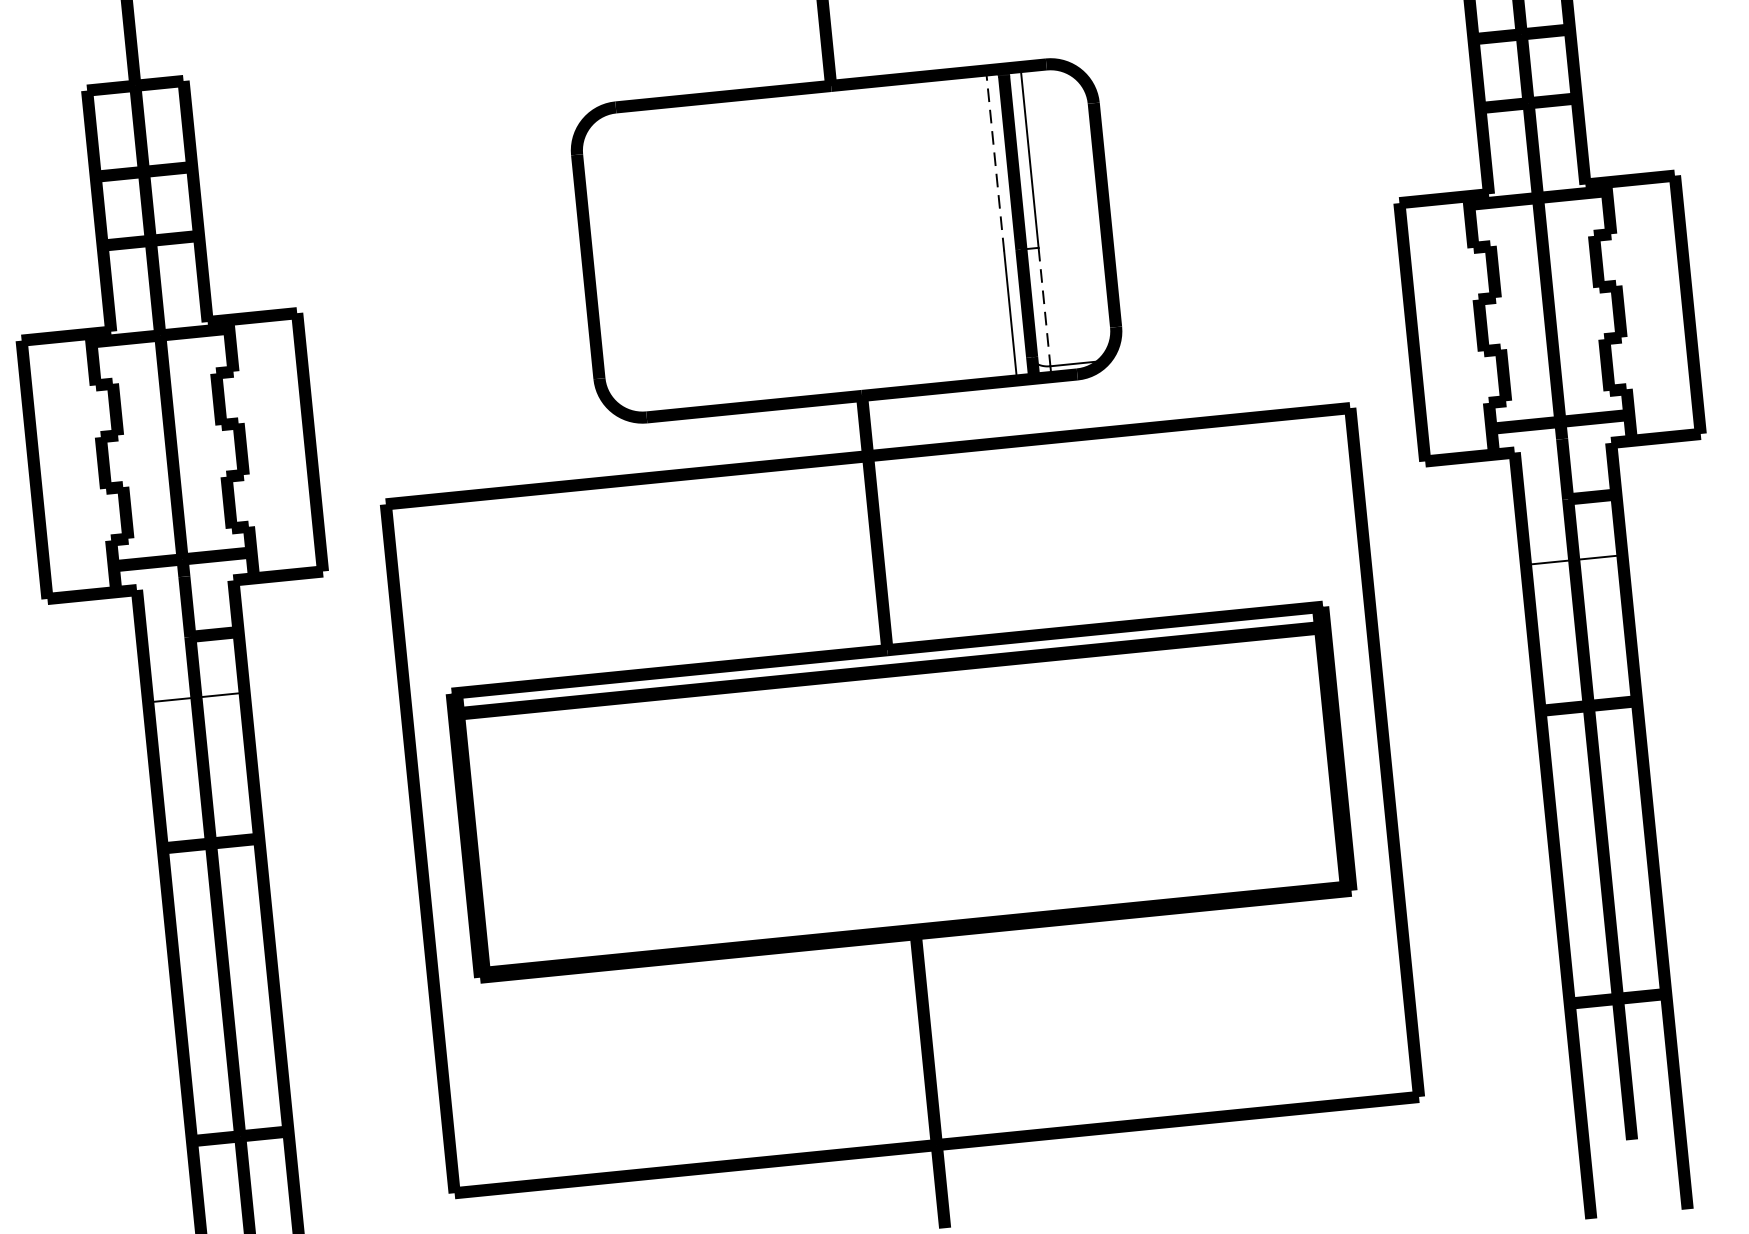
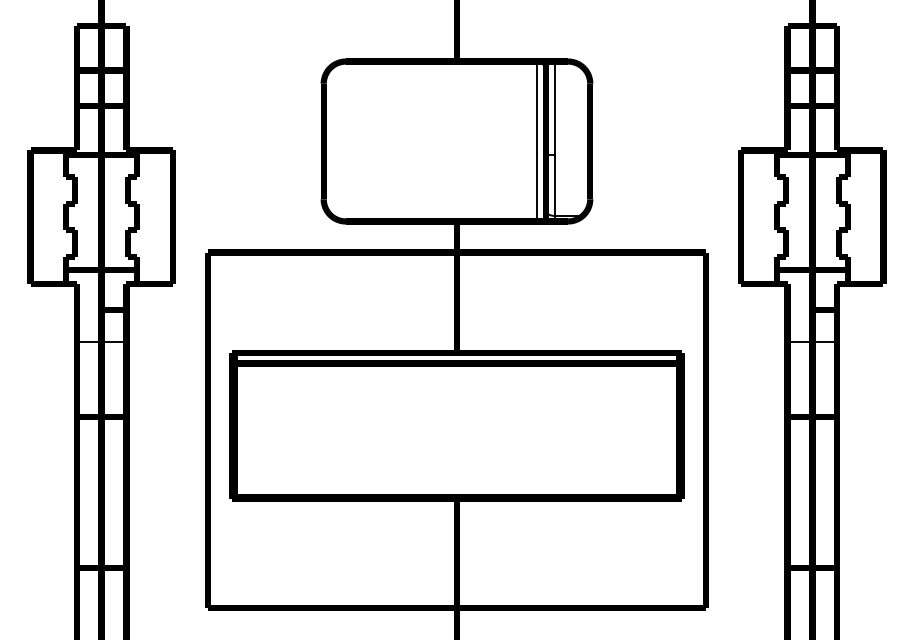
line: (994, 161) -> (536, 108), dashed -> solid
line: (1044, 307) -> (554, 185), dashed -> solid

